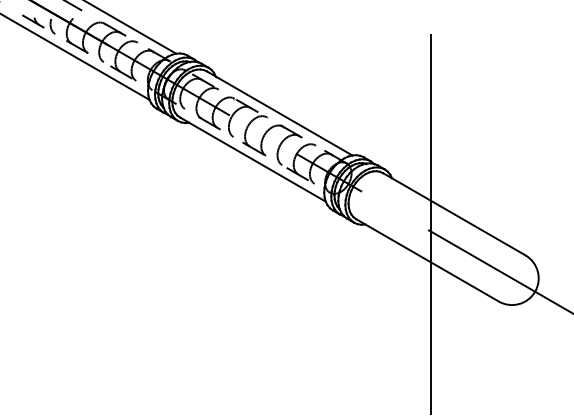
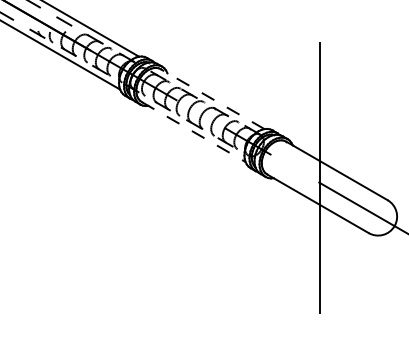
line: (279, 113) -> (212, 99), solid -> dashed
line: (252, 160) -> (193, 132), solid -> dashed

